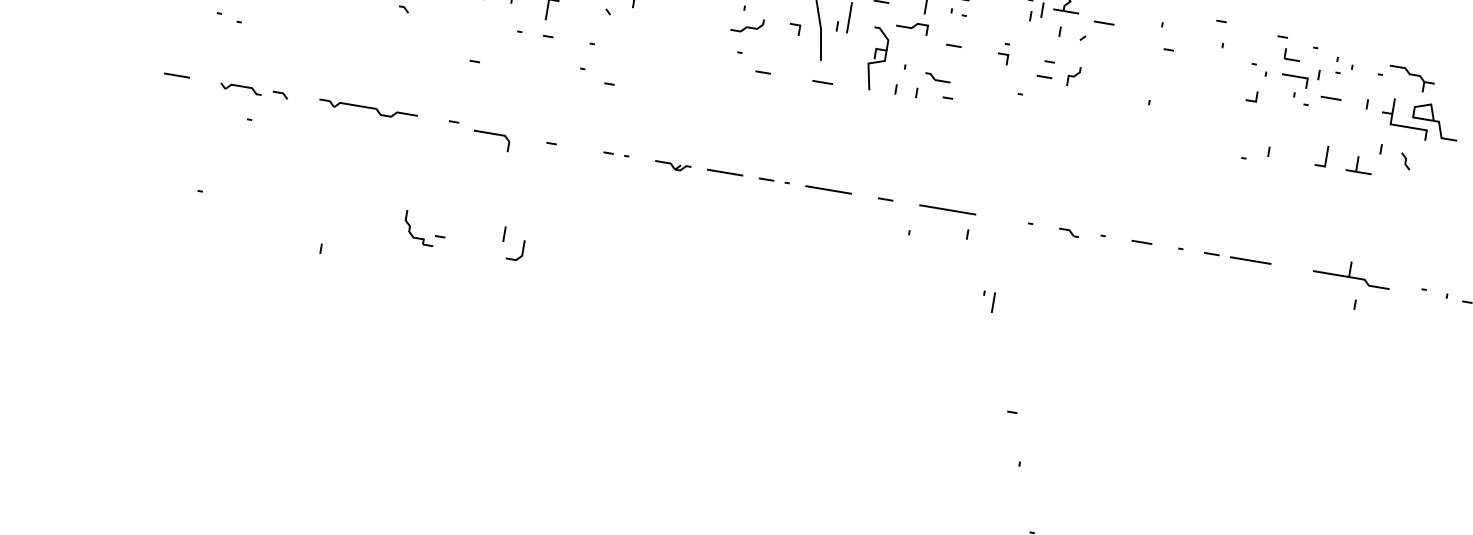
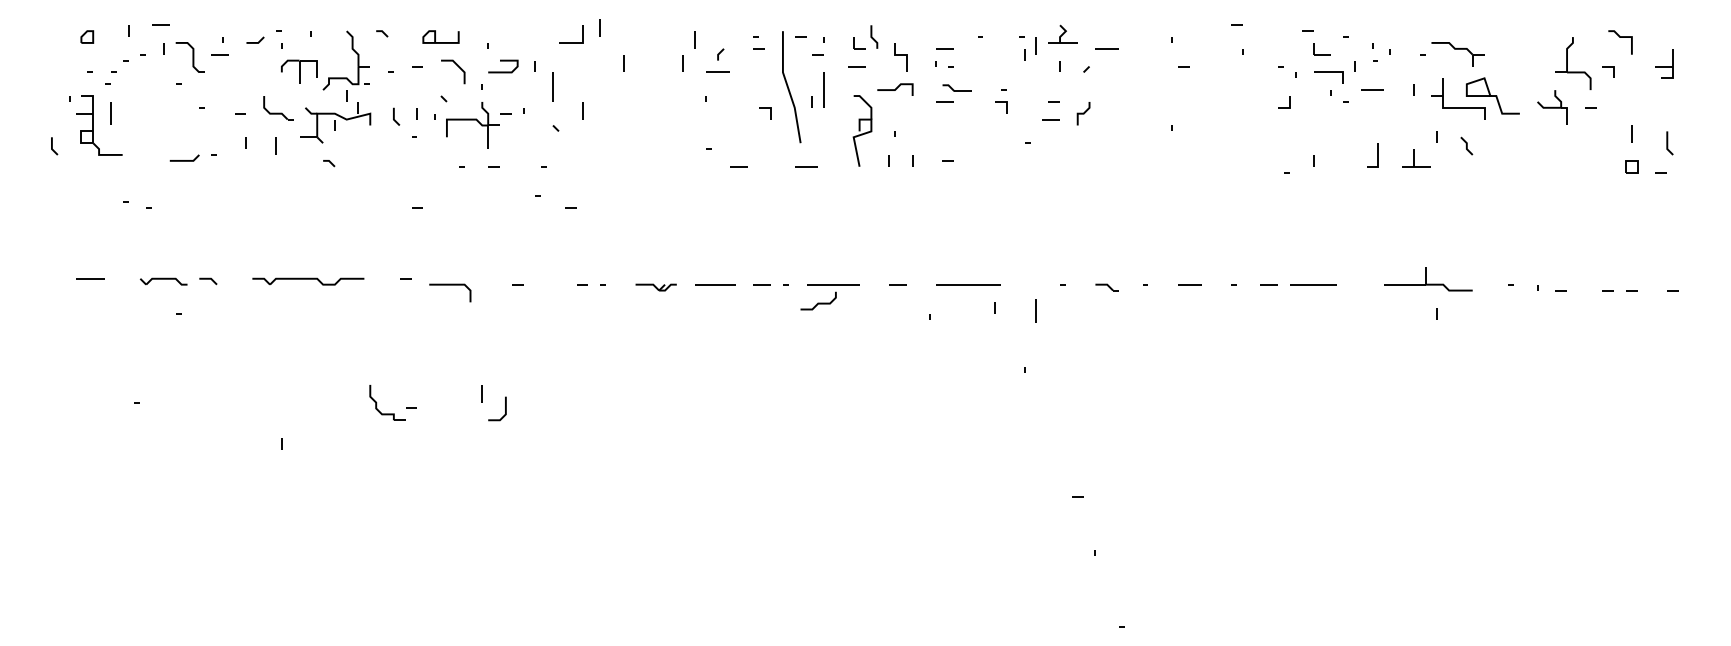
curve: (747, 26) -> (818, 302), moved
part: (937, 77) -> (956, 87), moved
line: (992, 302) -> (1035, 310), moved

